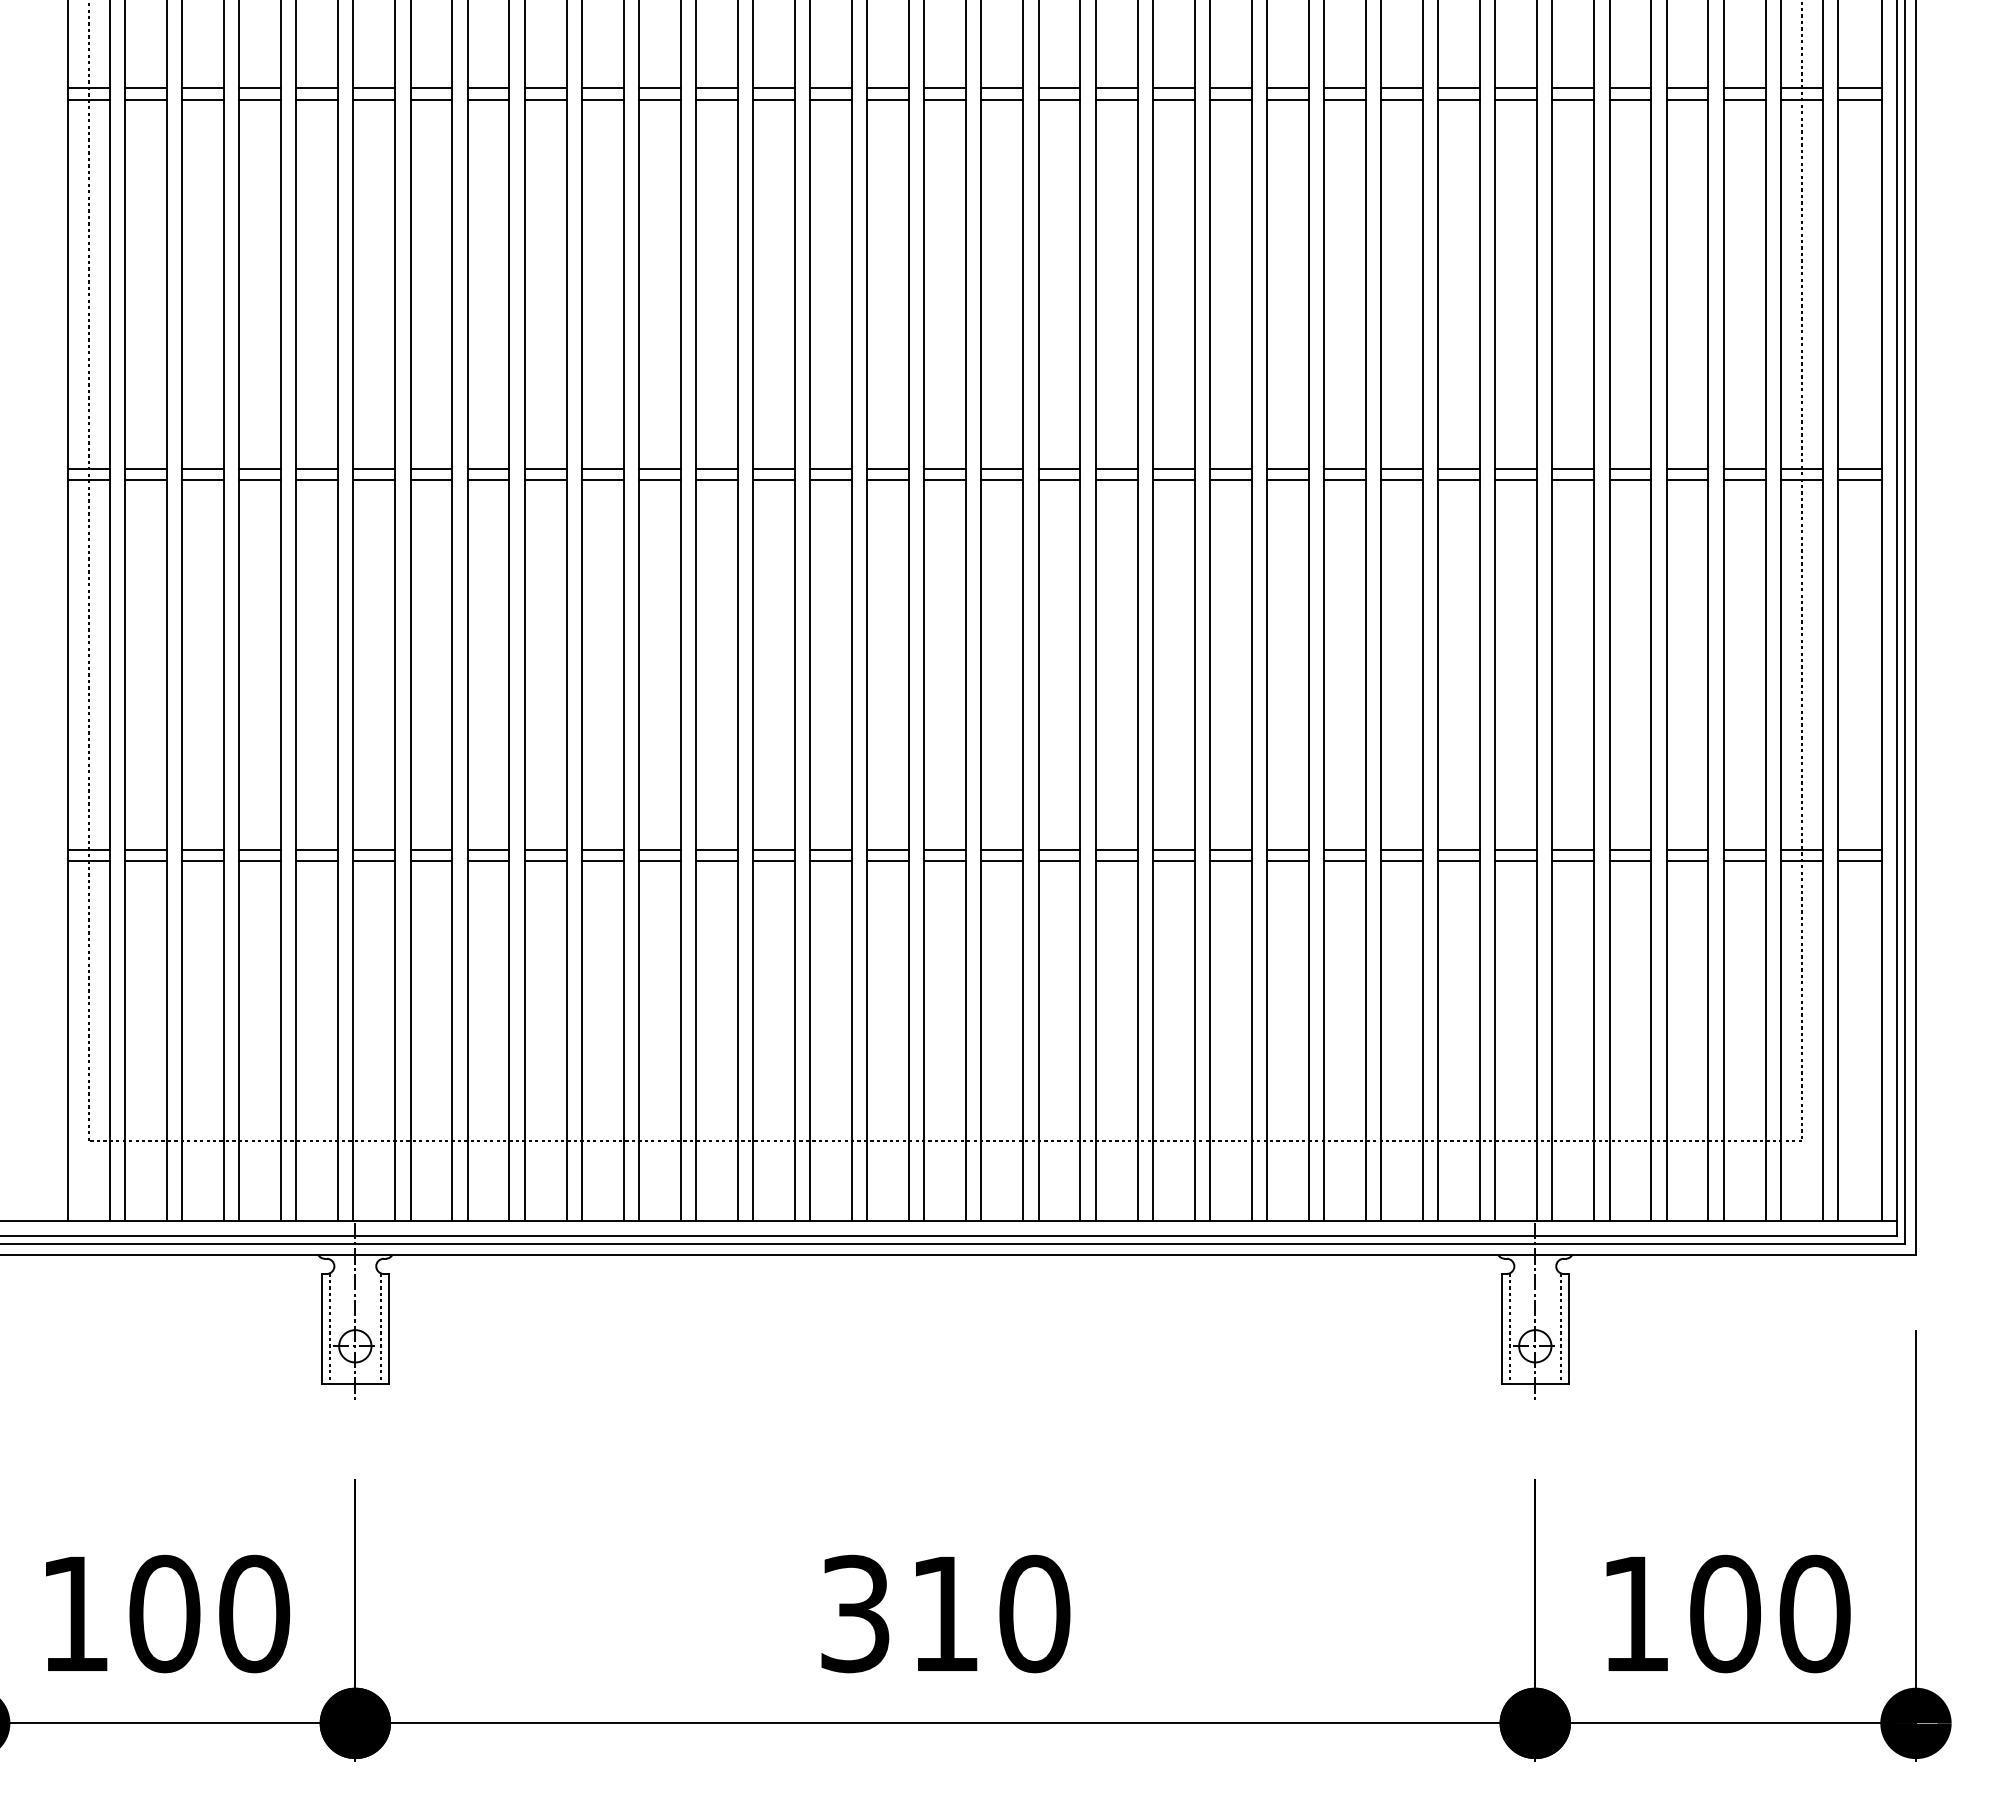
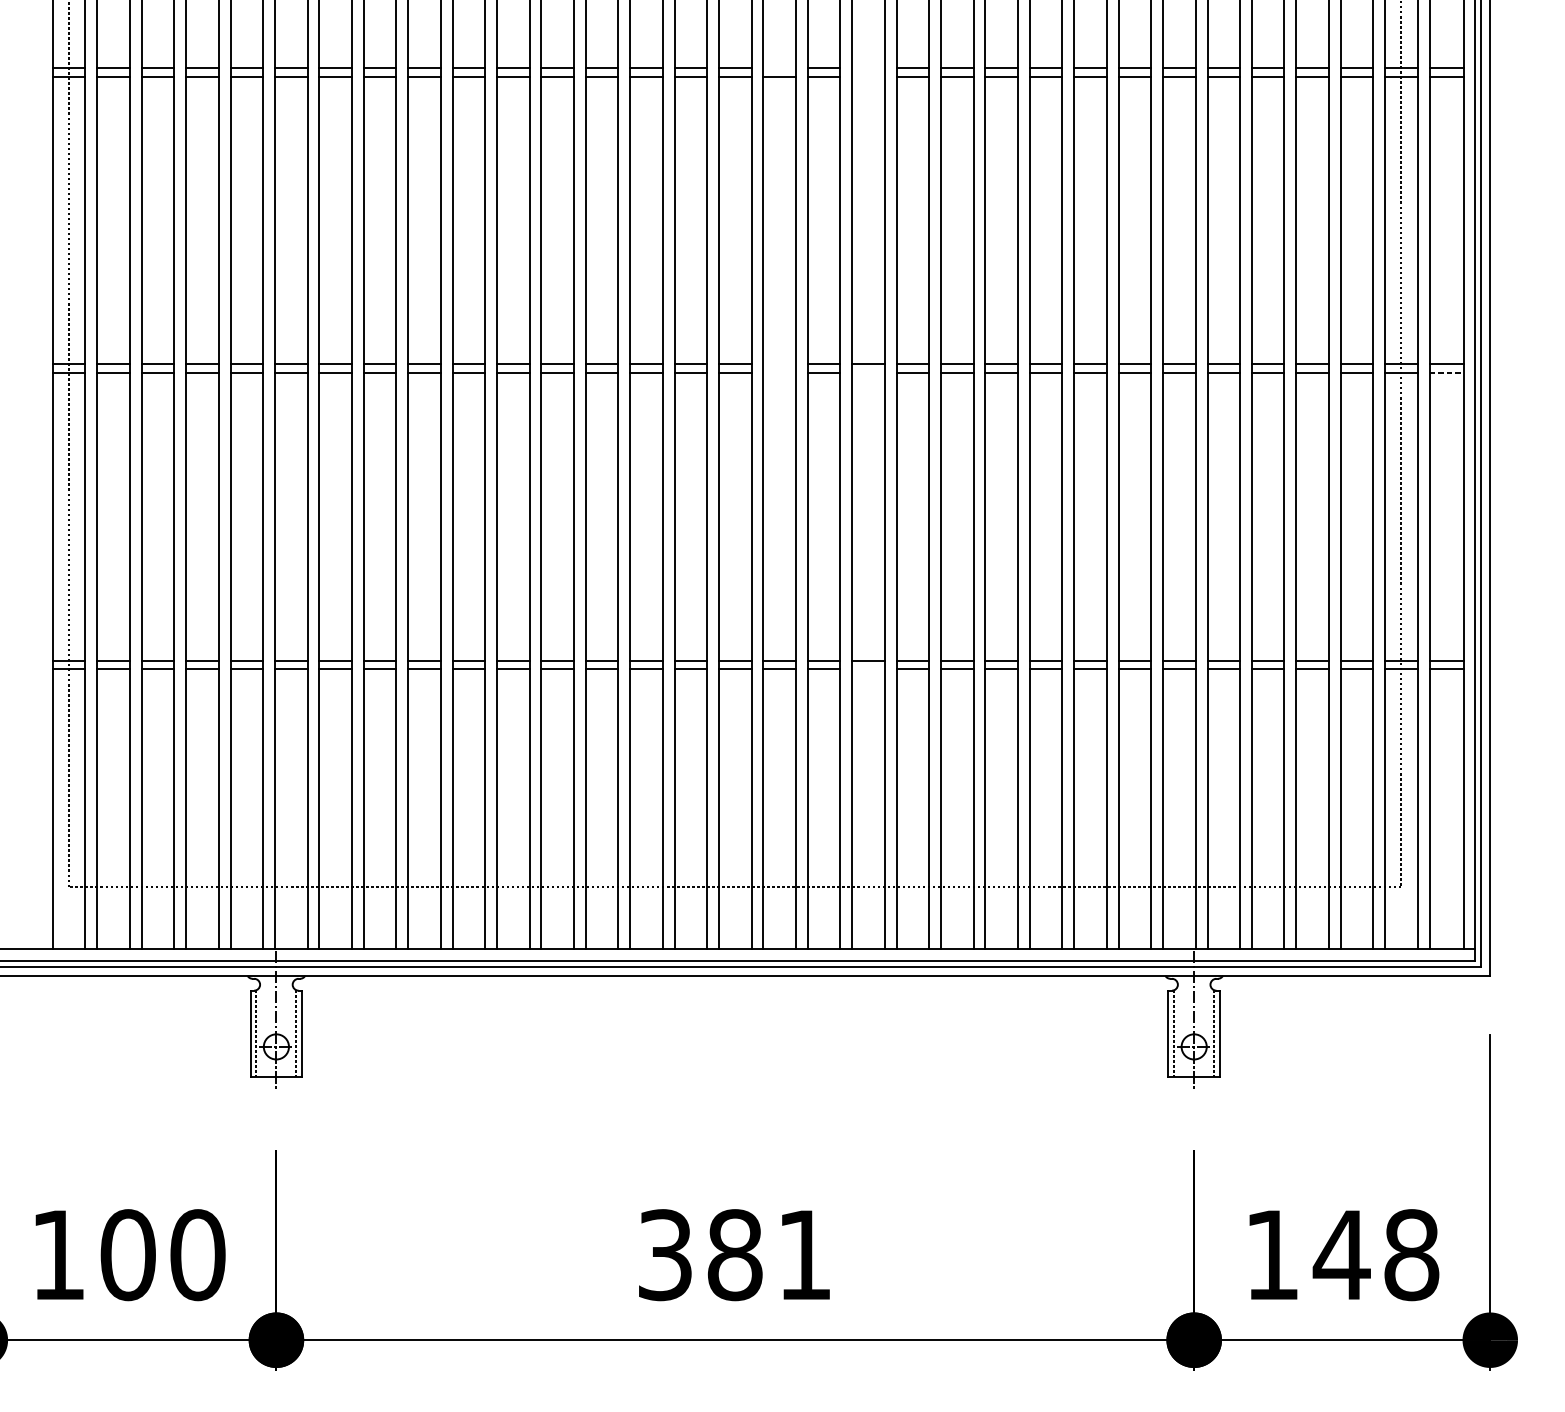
line: (1002, 88) -> (779, 68), removed
line: (1116, 88) -> (868, 68), removed
line: (1116, 99) -> (868, 77), removed
line: (1002, 468) -> (779, 364), removed
line: (1002, 480) -> (779, 373), removed
line: (1116, 480) -> (868, 373), removed
line: (1859, 480) -> (1446, 373), solid -> dashed
line: (1116, 861) -> (868, 669), removed
text: (990, 1613) -> (770, 1254), 310 -> 381
text: (1768, 1613) -> (1375, 1254), 100 -> 148

